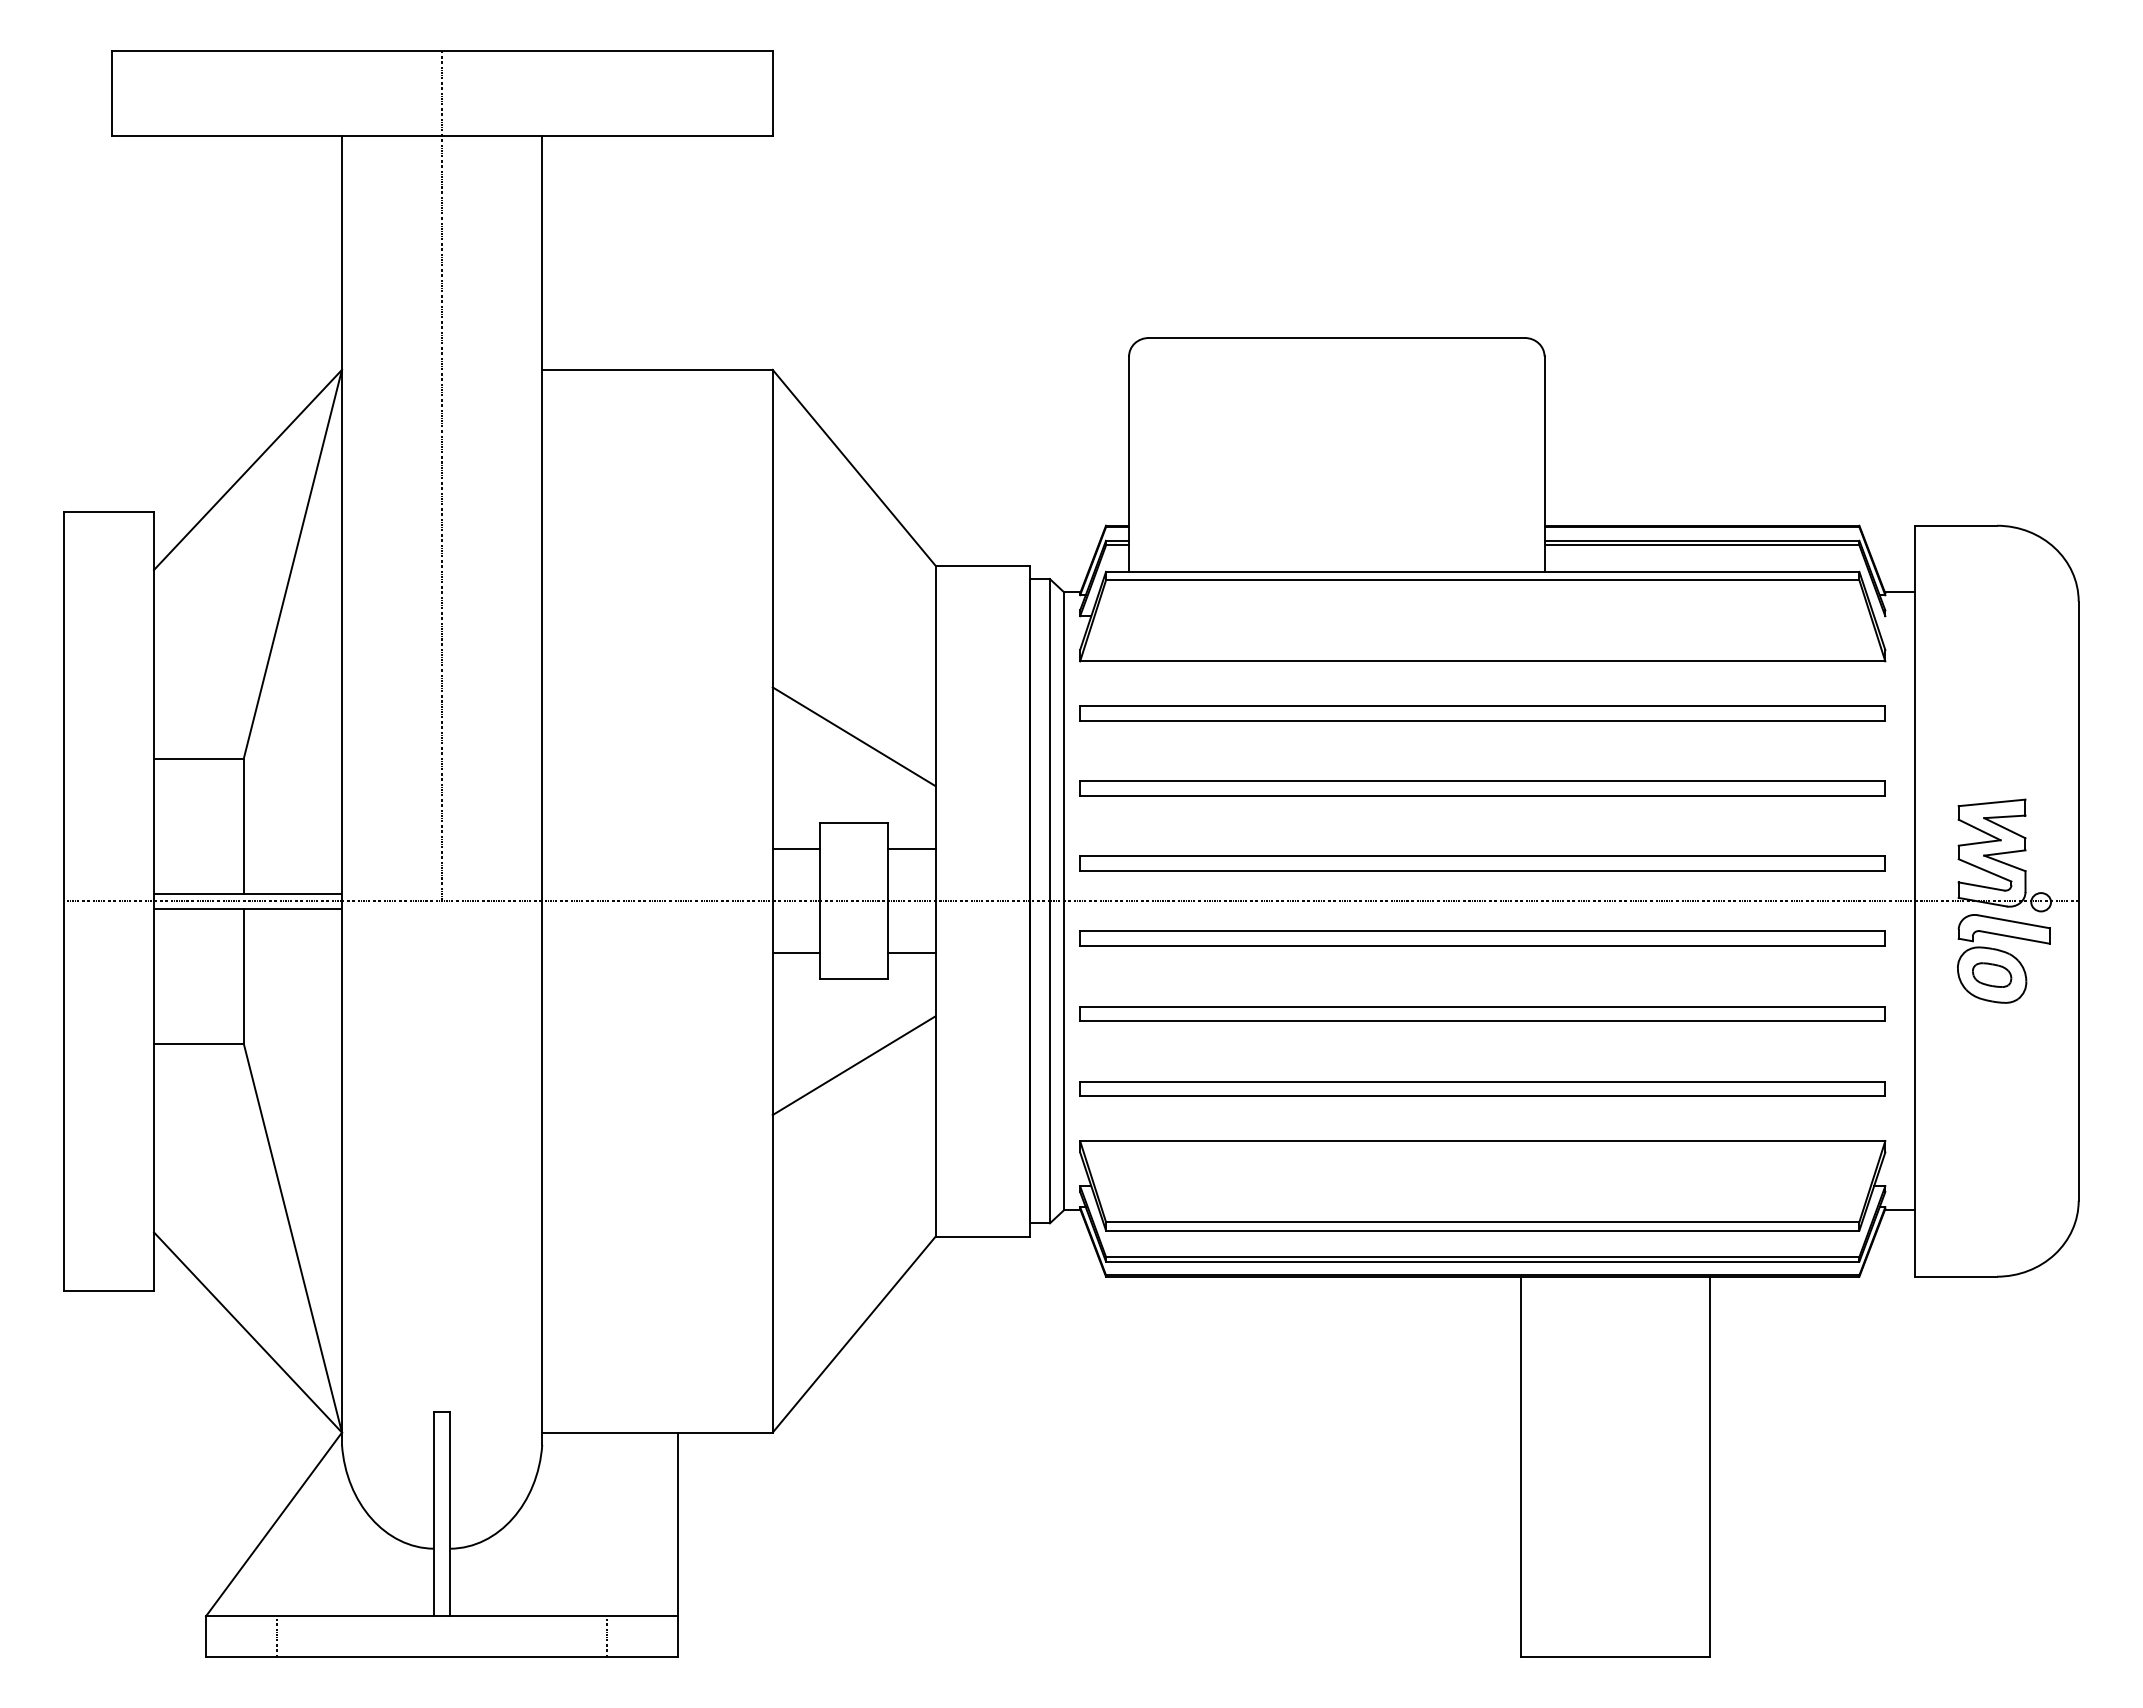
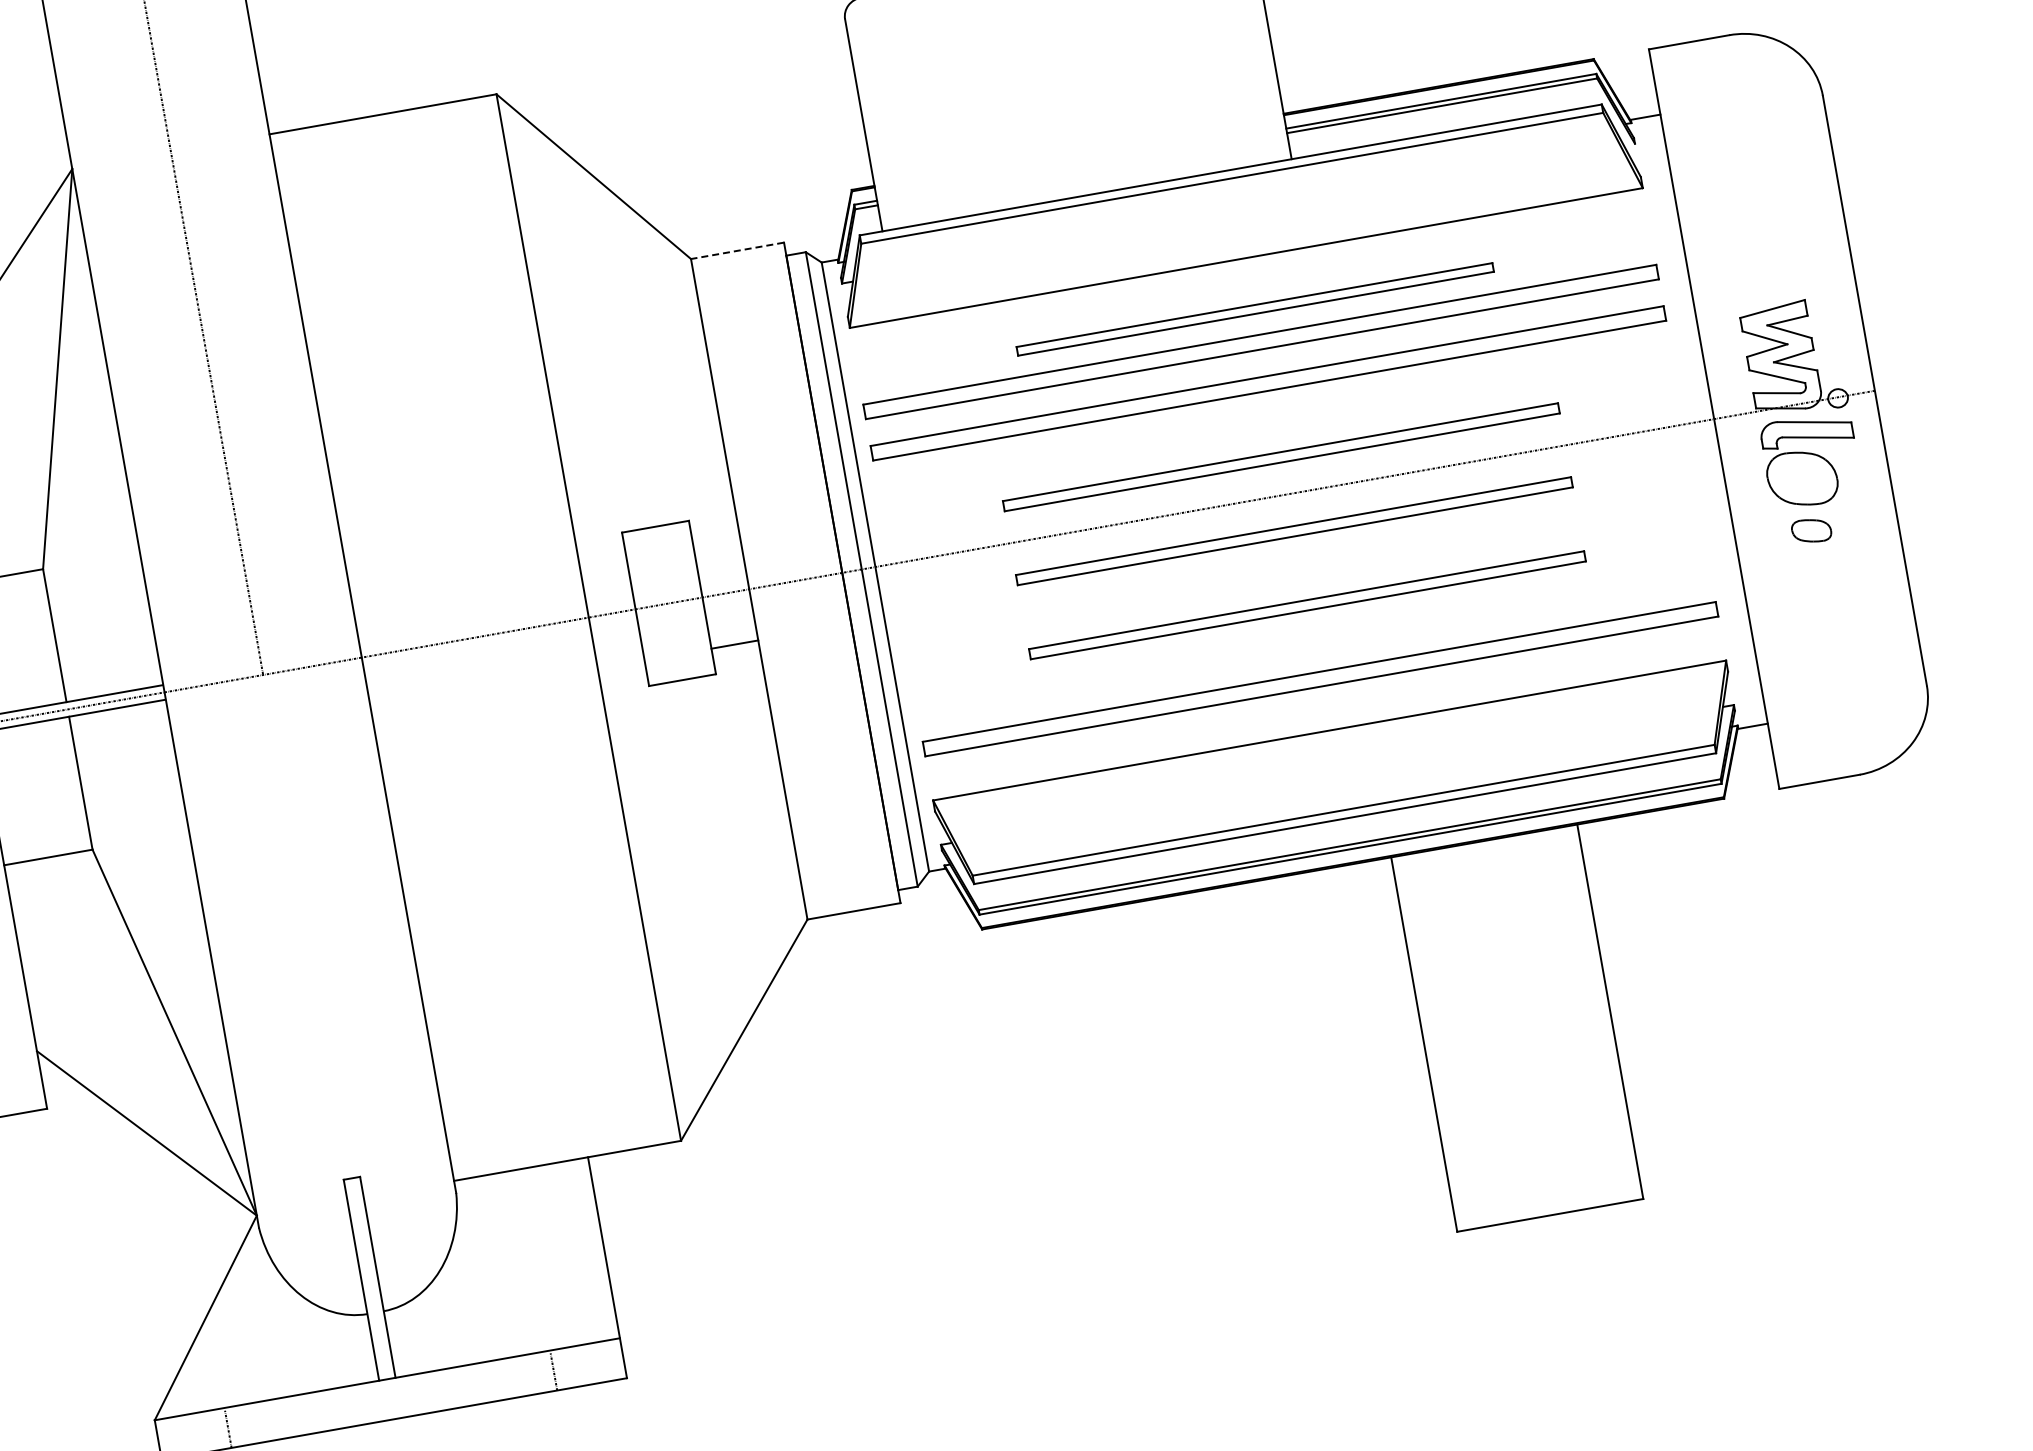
line: (982, 565) -> (737, 250), solid -> dashed
part: (1482, 713) -> (1255, 309), size x0.6
line: (853, 736) -> (639, 441), removed
part: (1482, 746) -> (1260, 341), added
line: (796, 849) -> (603, 562), removed
line: (911, 849) -> (716, 542), removed
part: (1482, 863) -> (1281, 457), size x0.7
part: (1482, 938) -> (1294, 531), size x0.7
line: (796, 953) -> (621, 664), removed
part: (1992, 974) -> (1811, 530), moved
part: (1482, 1013) -> (1307, 604), size x0.7
line: (853, 1065) -> (696, 765), removed

